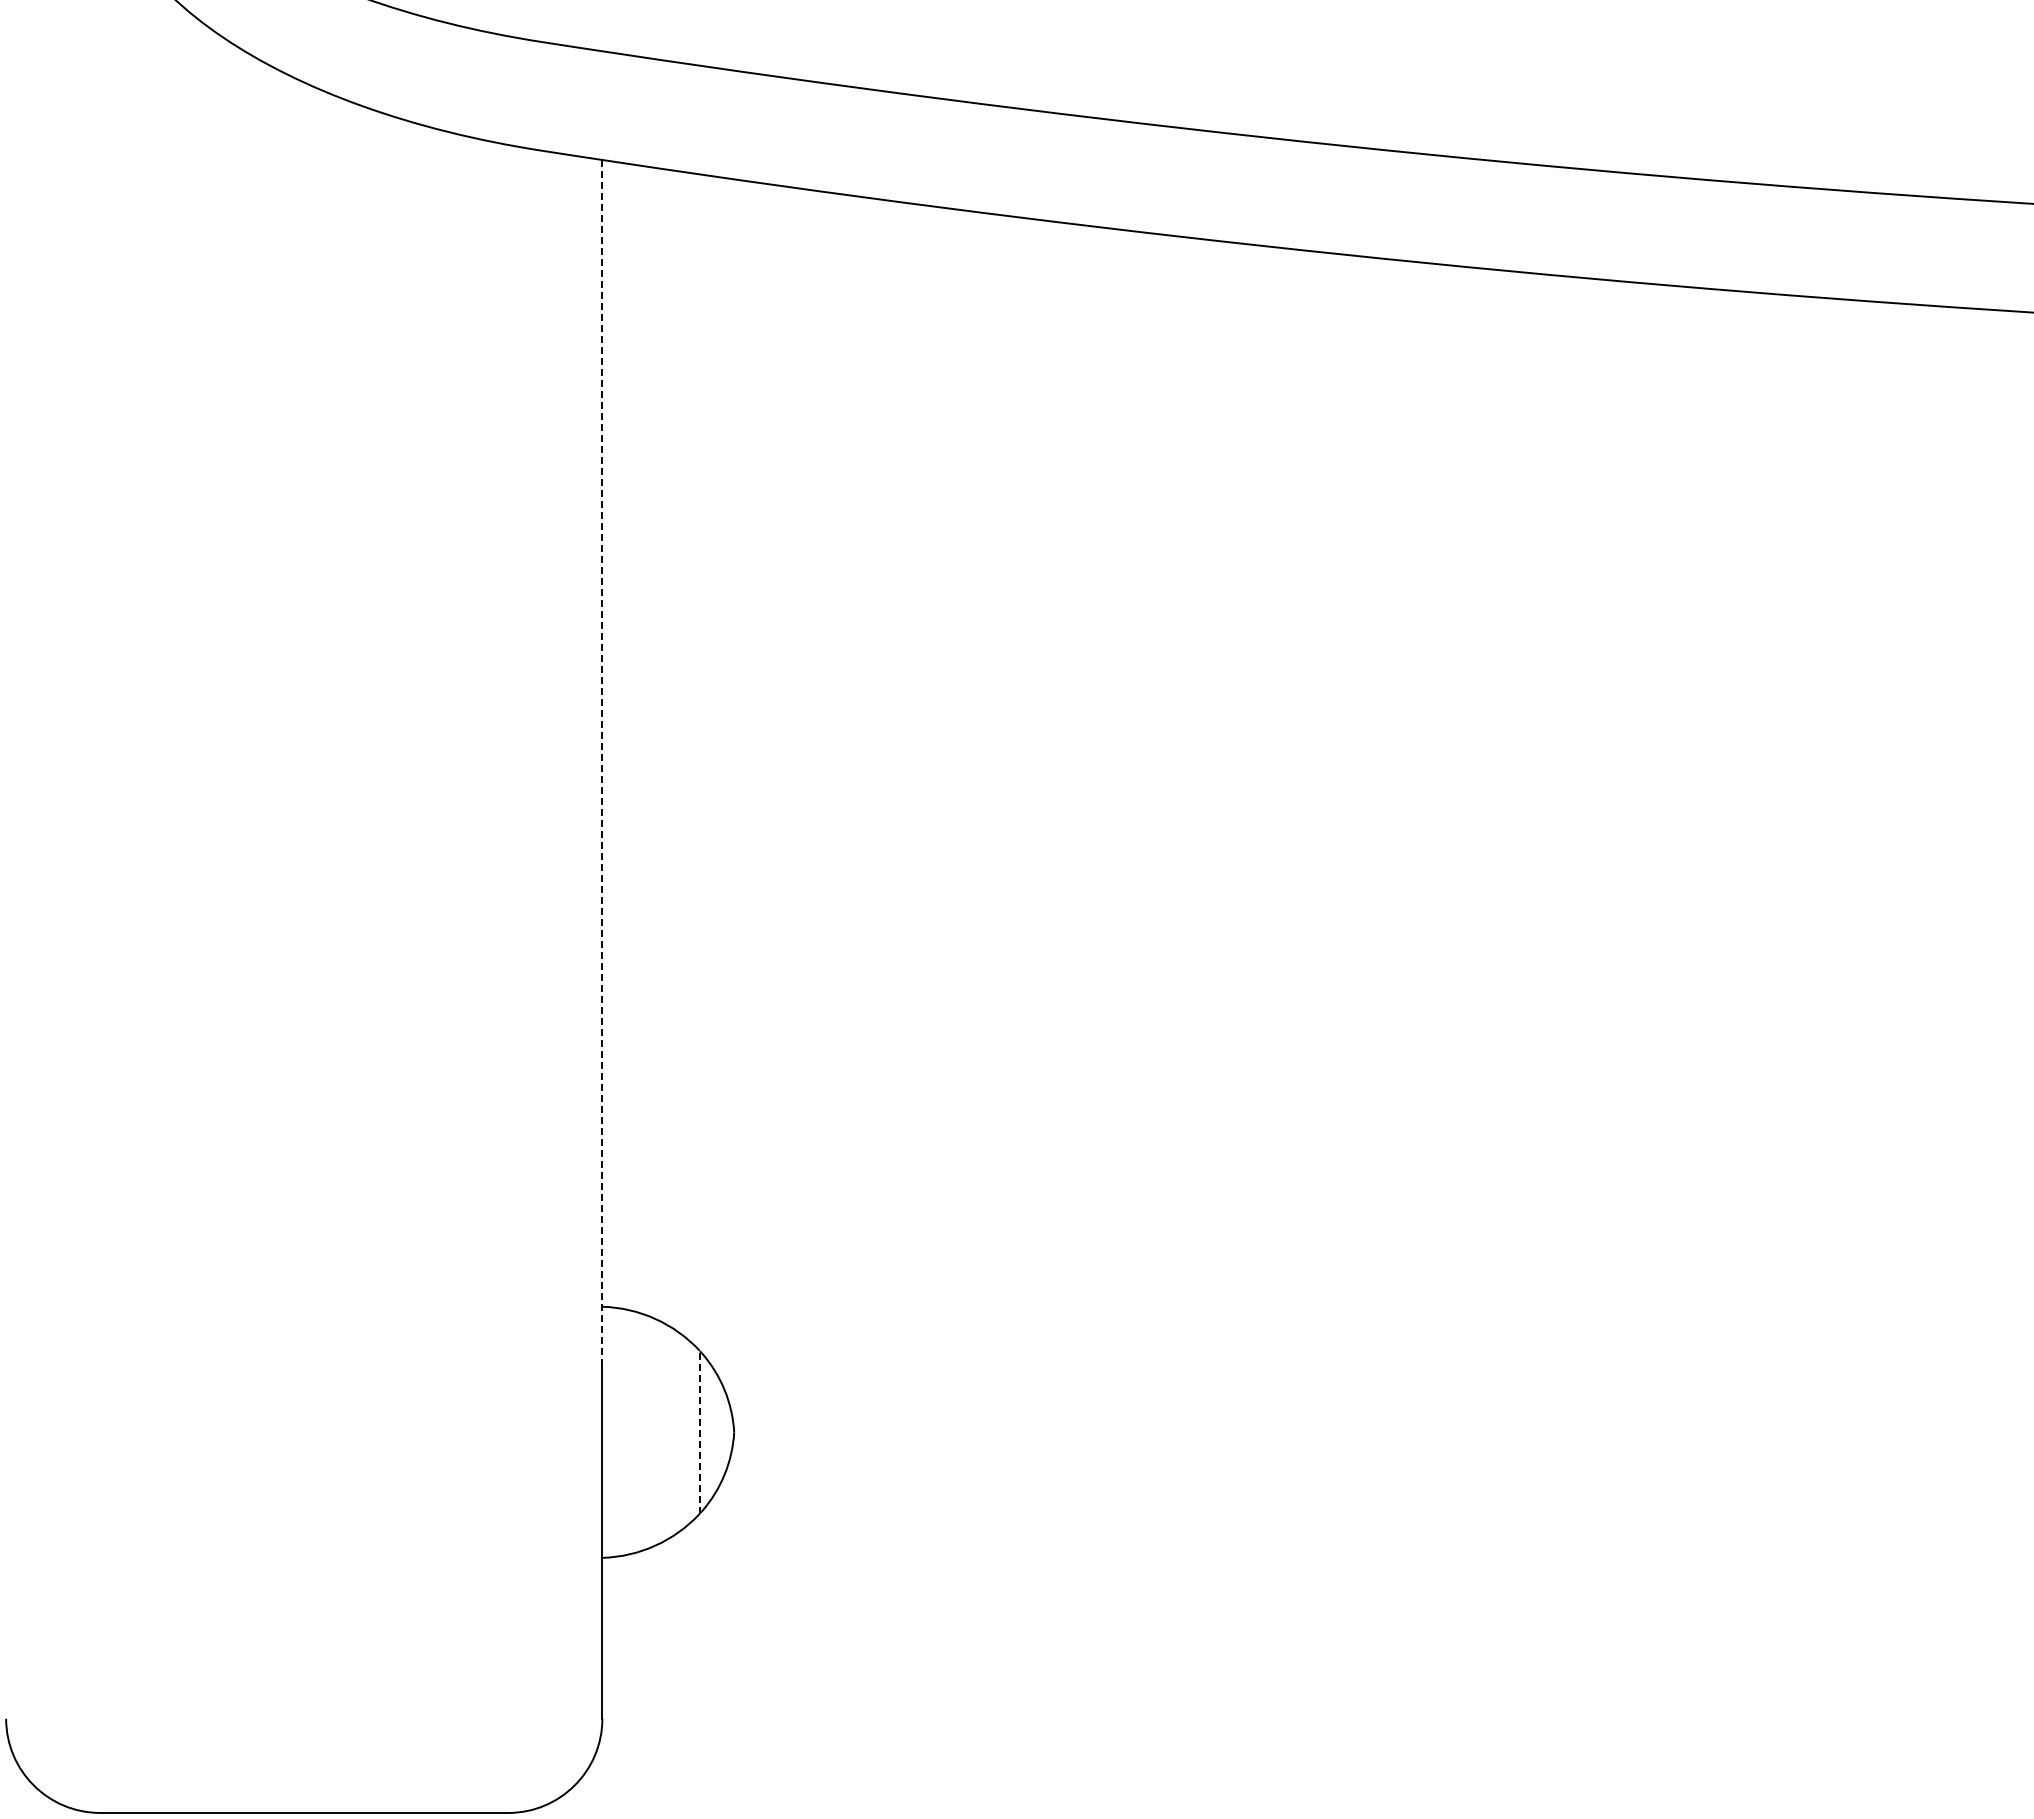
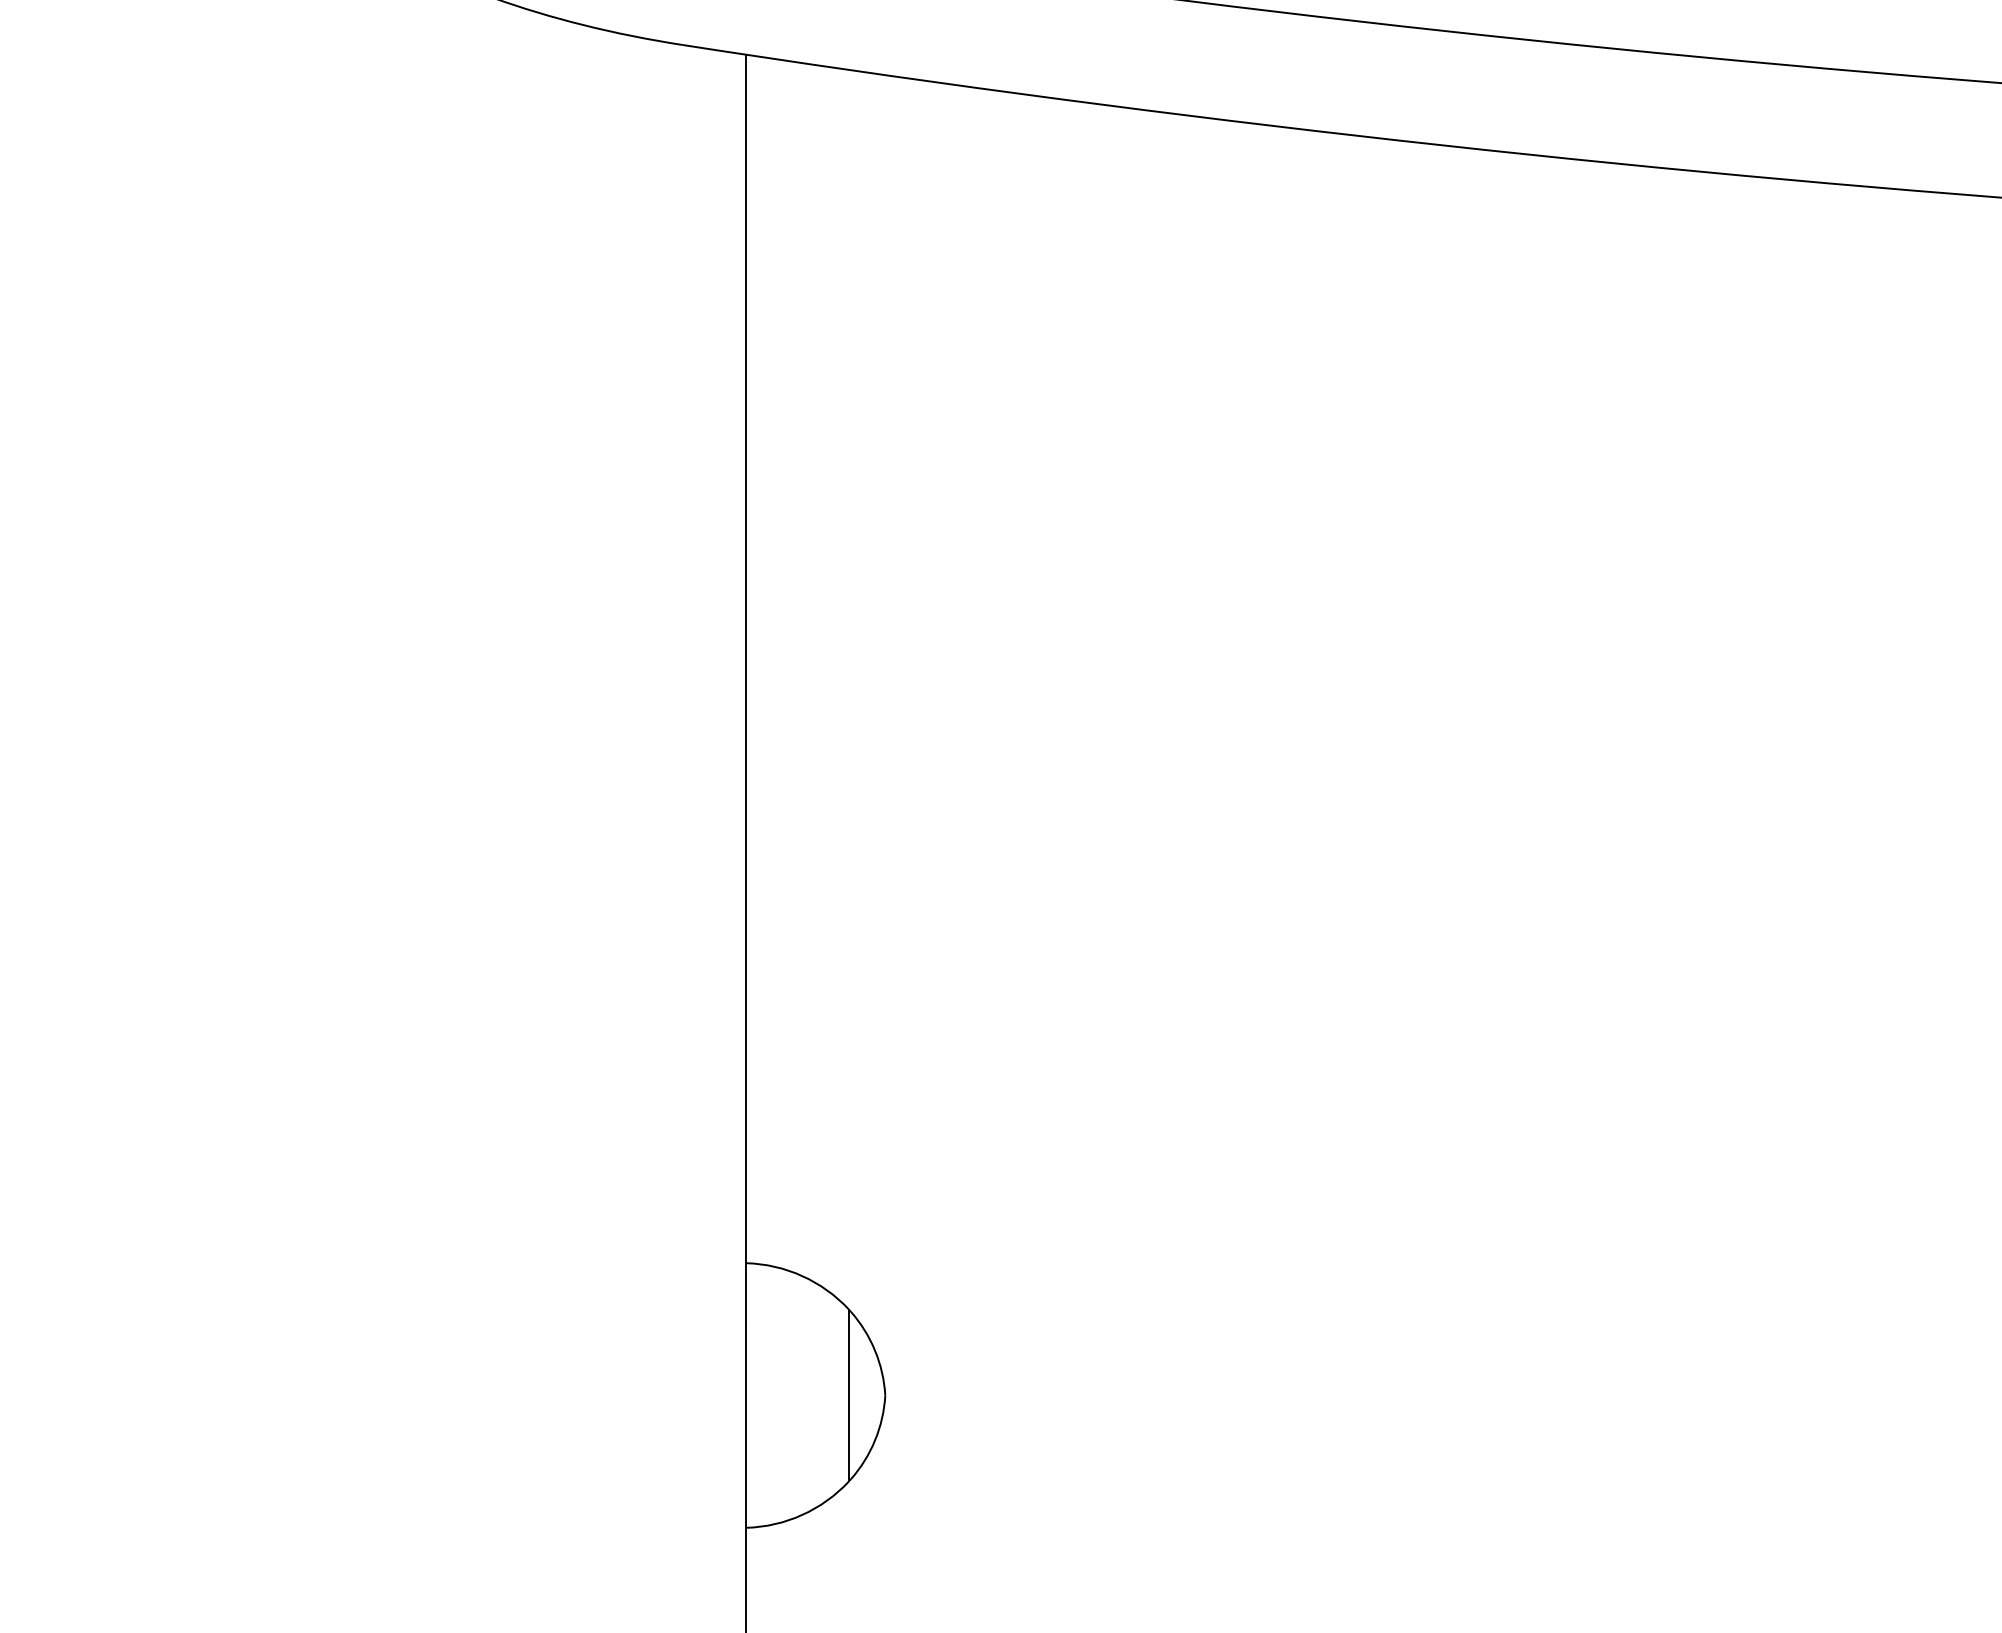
line: (602, 762) -> (746, 689), dashed -> solid
line: (699, 1432) -> (848, 1395), dashed -> solid

